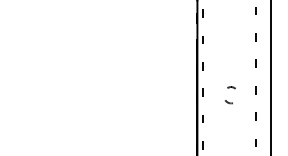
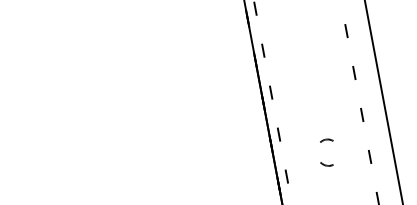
part: (229, 95) -> (325, 153), moved

